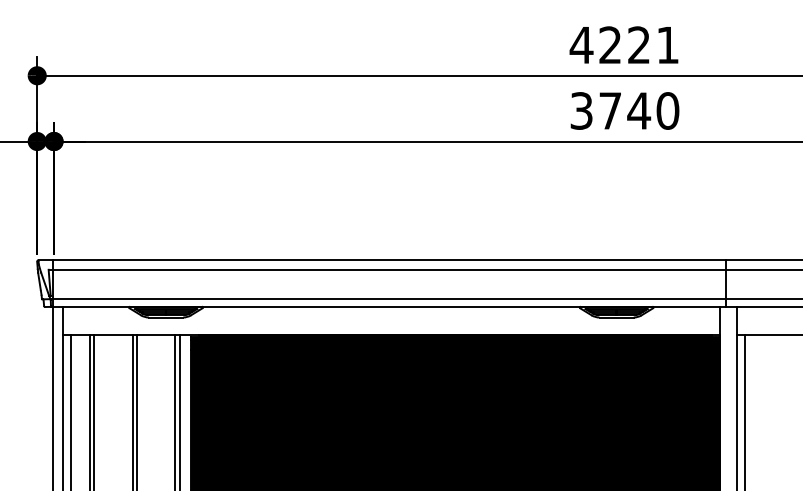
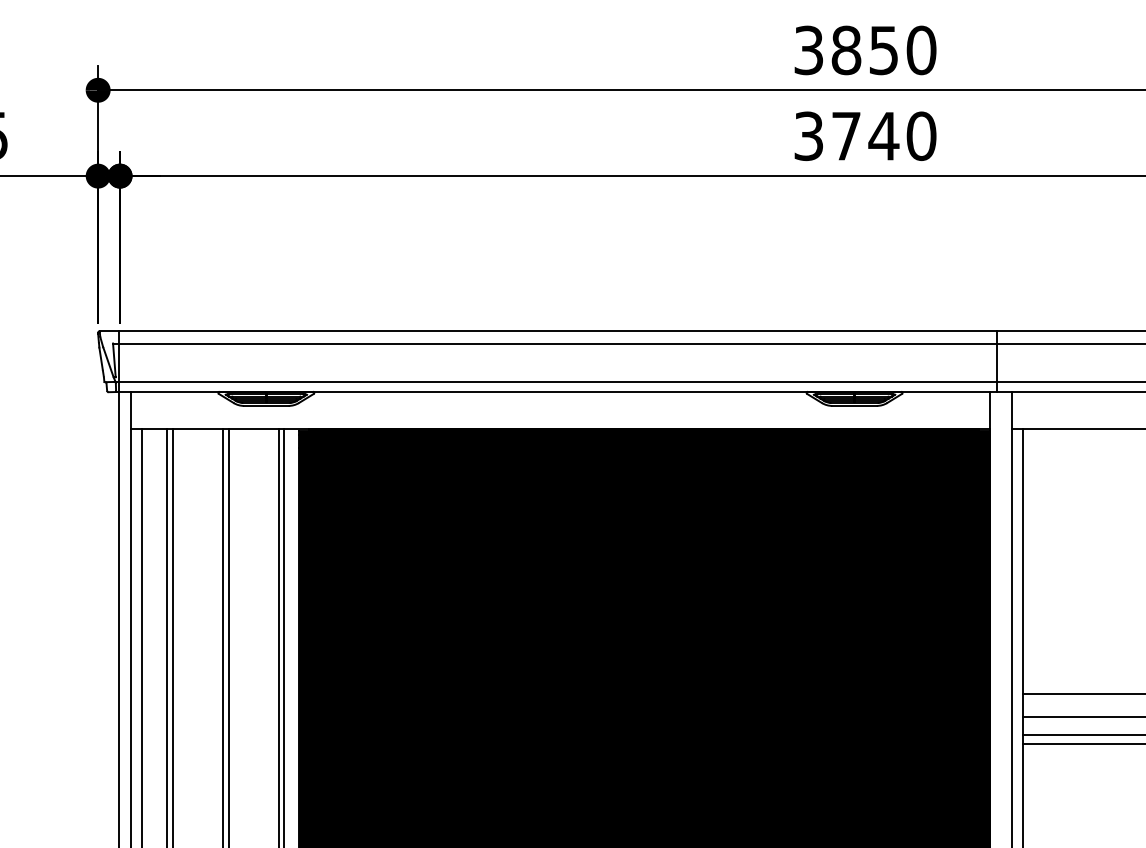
text: (624, 45) -> (864, 50), 4221 -> 3850

